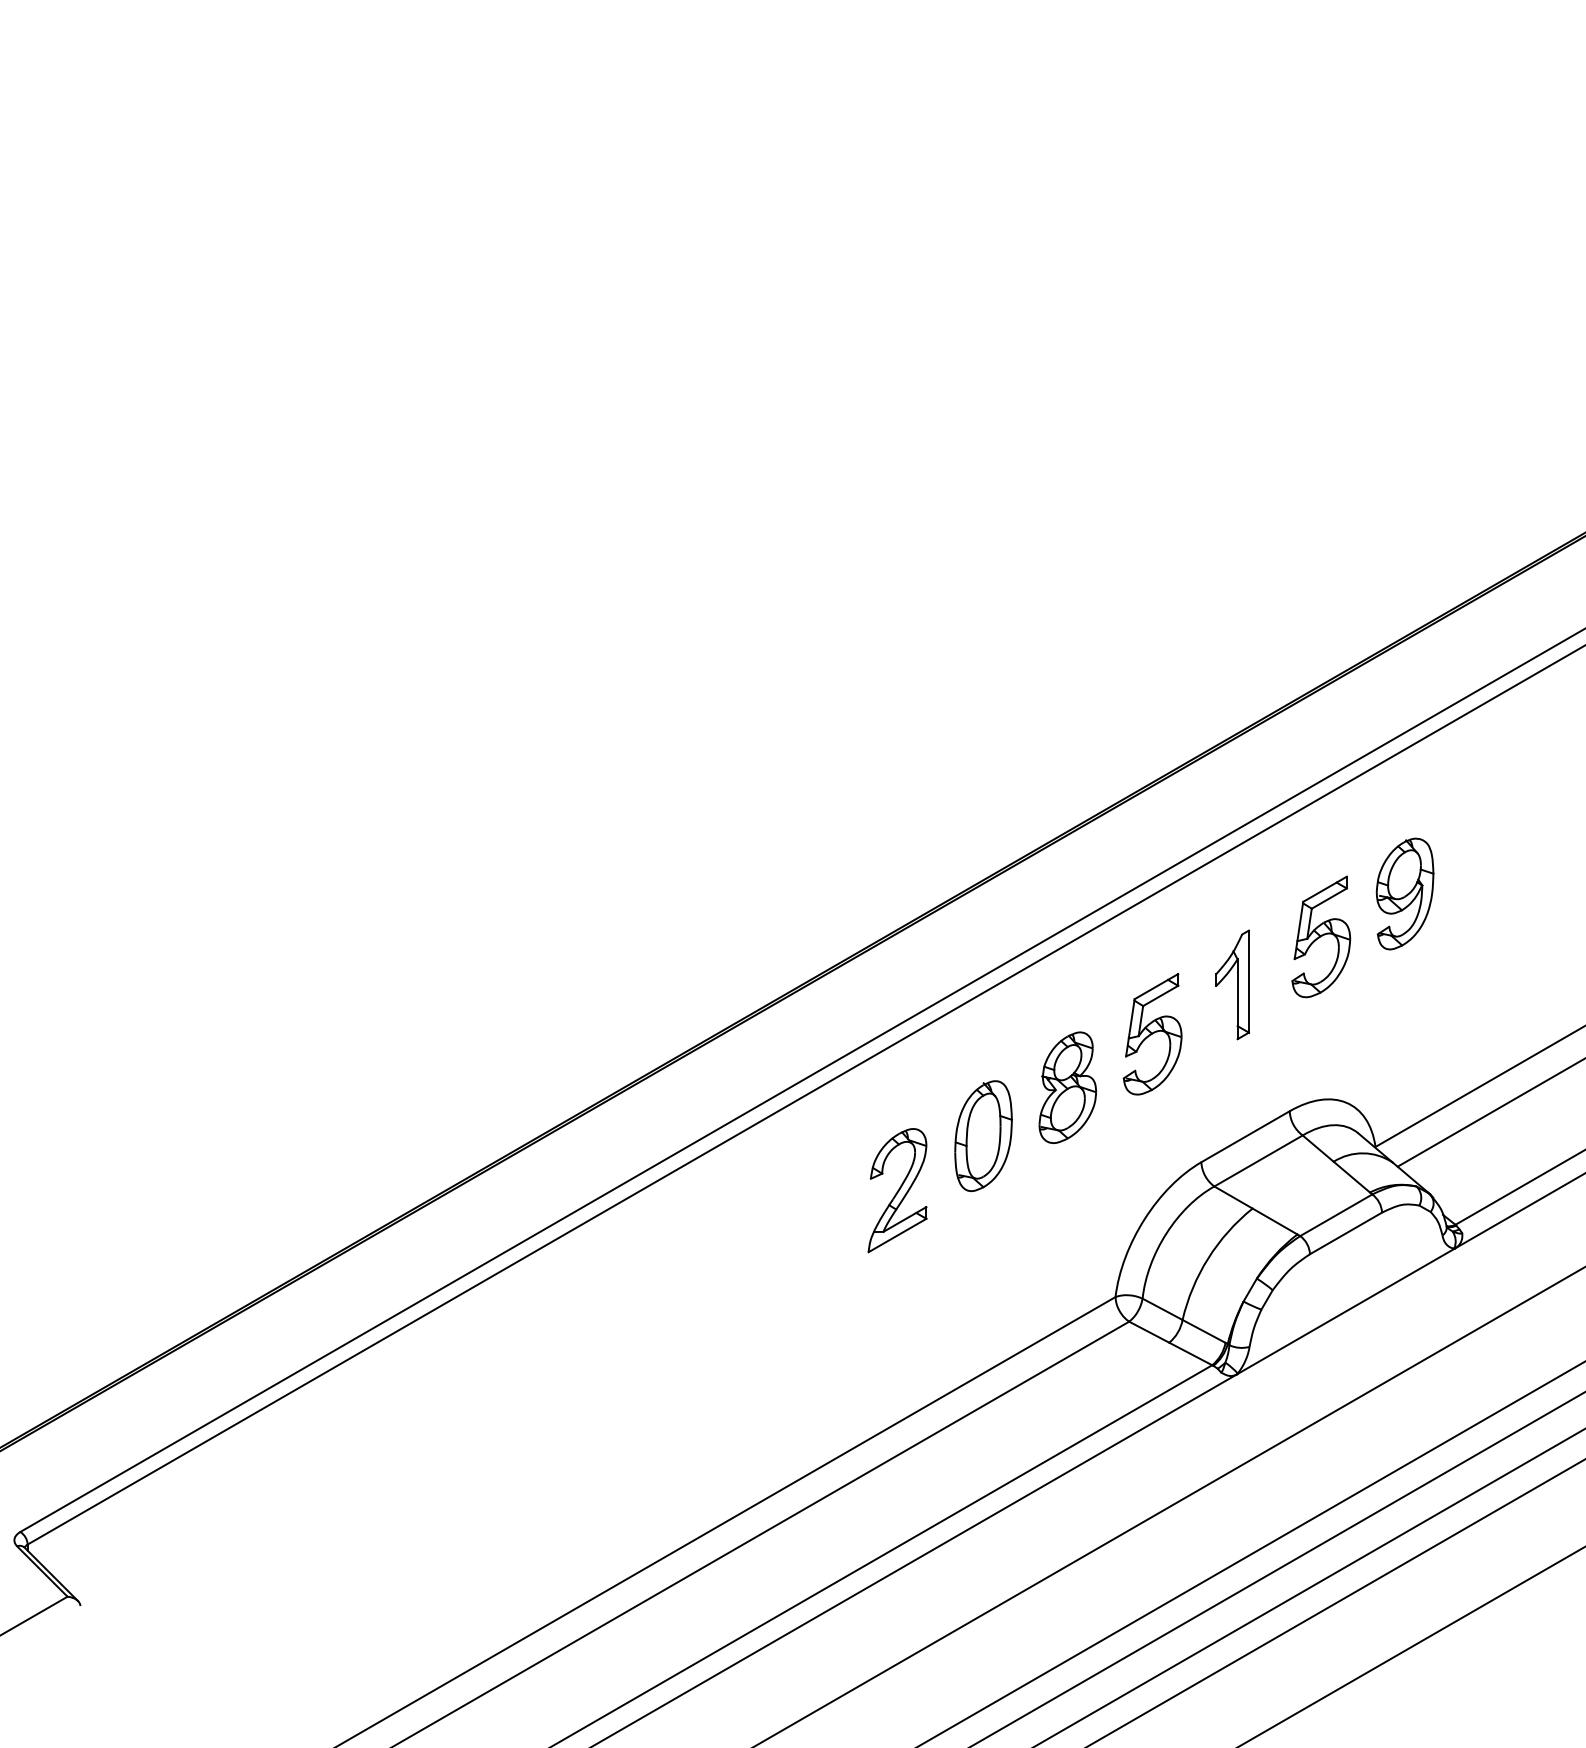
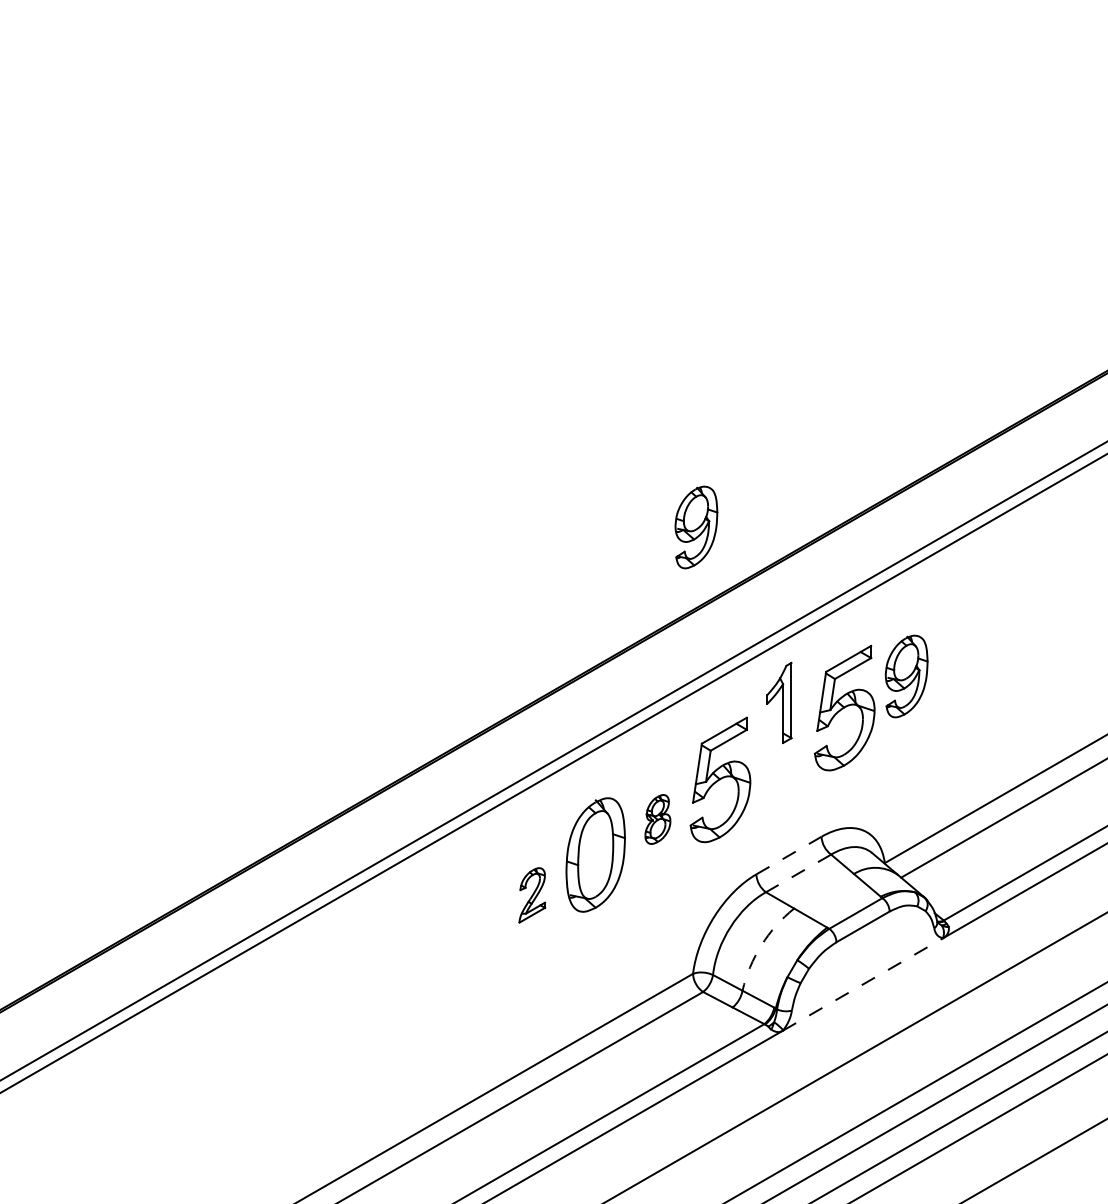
part: (1119, 691) -> (695, 527), added
part: (1321, 936) -> (845, 707), size x1.4
part: (1232, 984) -> (779, 702), moved
part: (1152, 1034) -> (720, 780), size x1.4
part: (1067, 1087) -> (657, 819), size x0.6
part: (983, 1136) -> (595, 855), size x1.4
line: (1245, 1136) -> (788, 855), solid -> dashed
line: (1258, 1161) -> (798, 873), solid -> dashed
part: (897, 1190) -> (532, 895), size x0.6
arc: (1208, 1258) -> (761, 945), solid -> dashed
line: (1346, 1311) -> (863, 984), solid -> dashed

